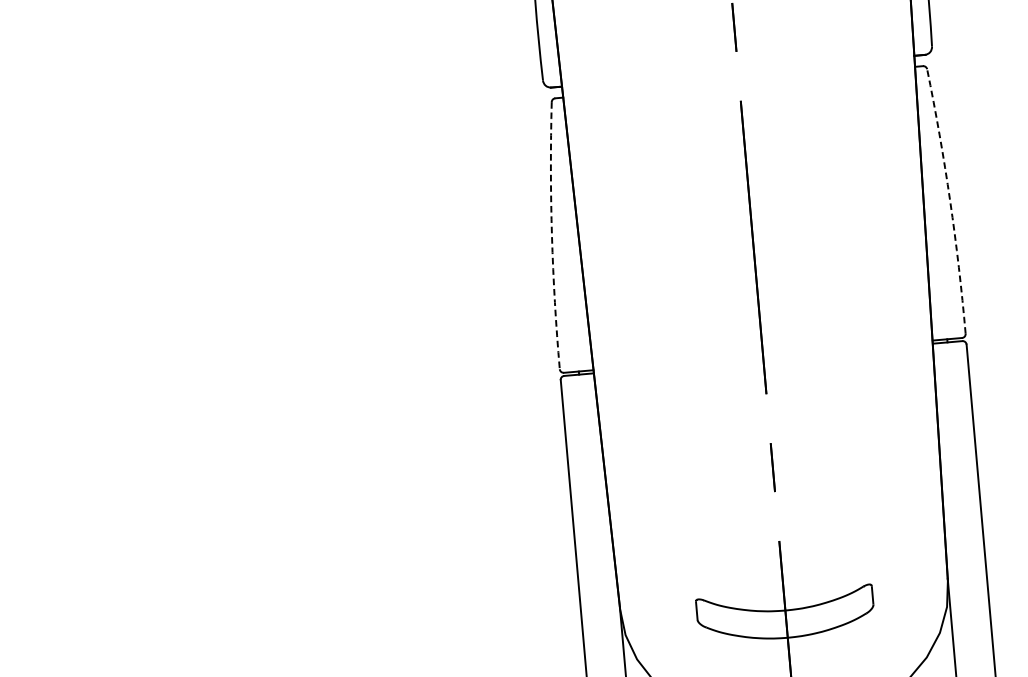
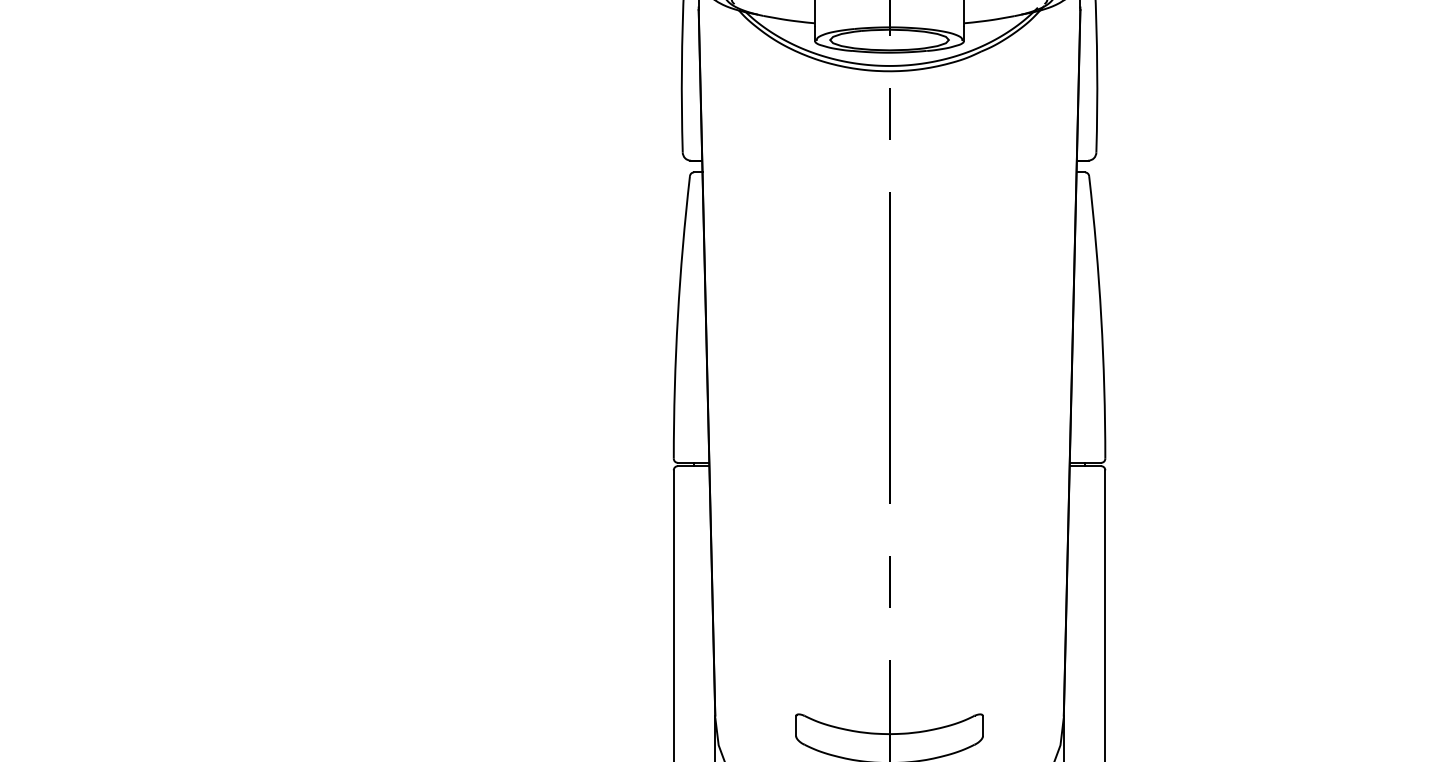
arc: (950, 201) -> (1101, 317), dashed -> solid
arc: (551, 236) -> (677, 317), dashed -> solid

